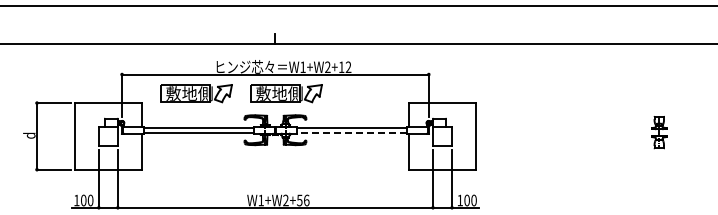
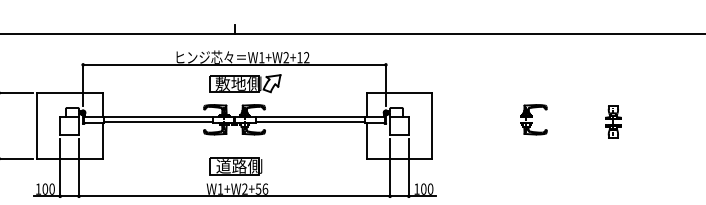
part: (196, 93) -> (156, 83), removed
part: (578, 130) -> (533, 120), added
line: (351, 132) -> (309, 122), dashed -> solid
part: (276, 177) -> (235, 166), added

